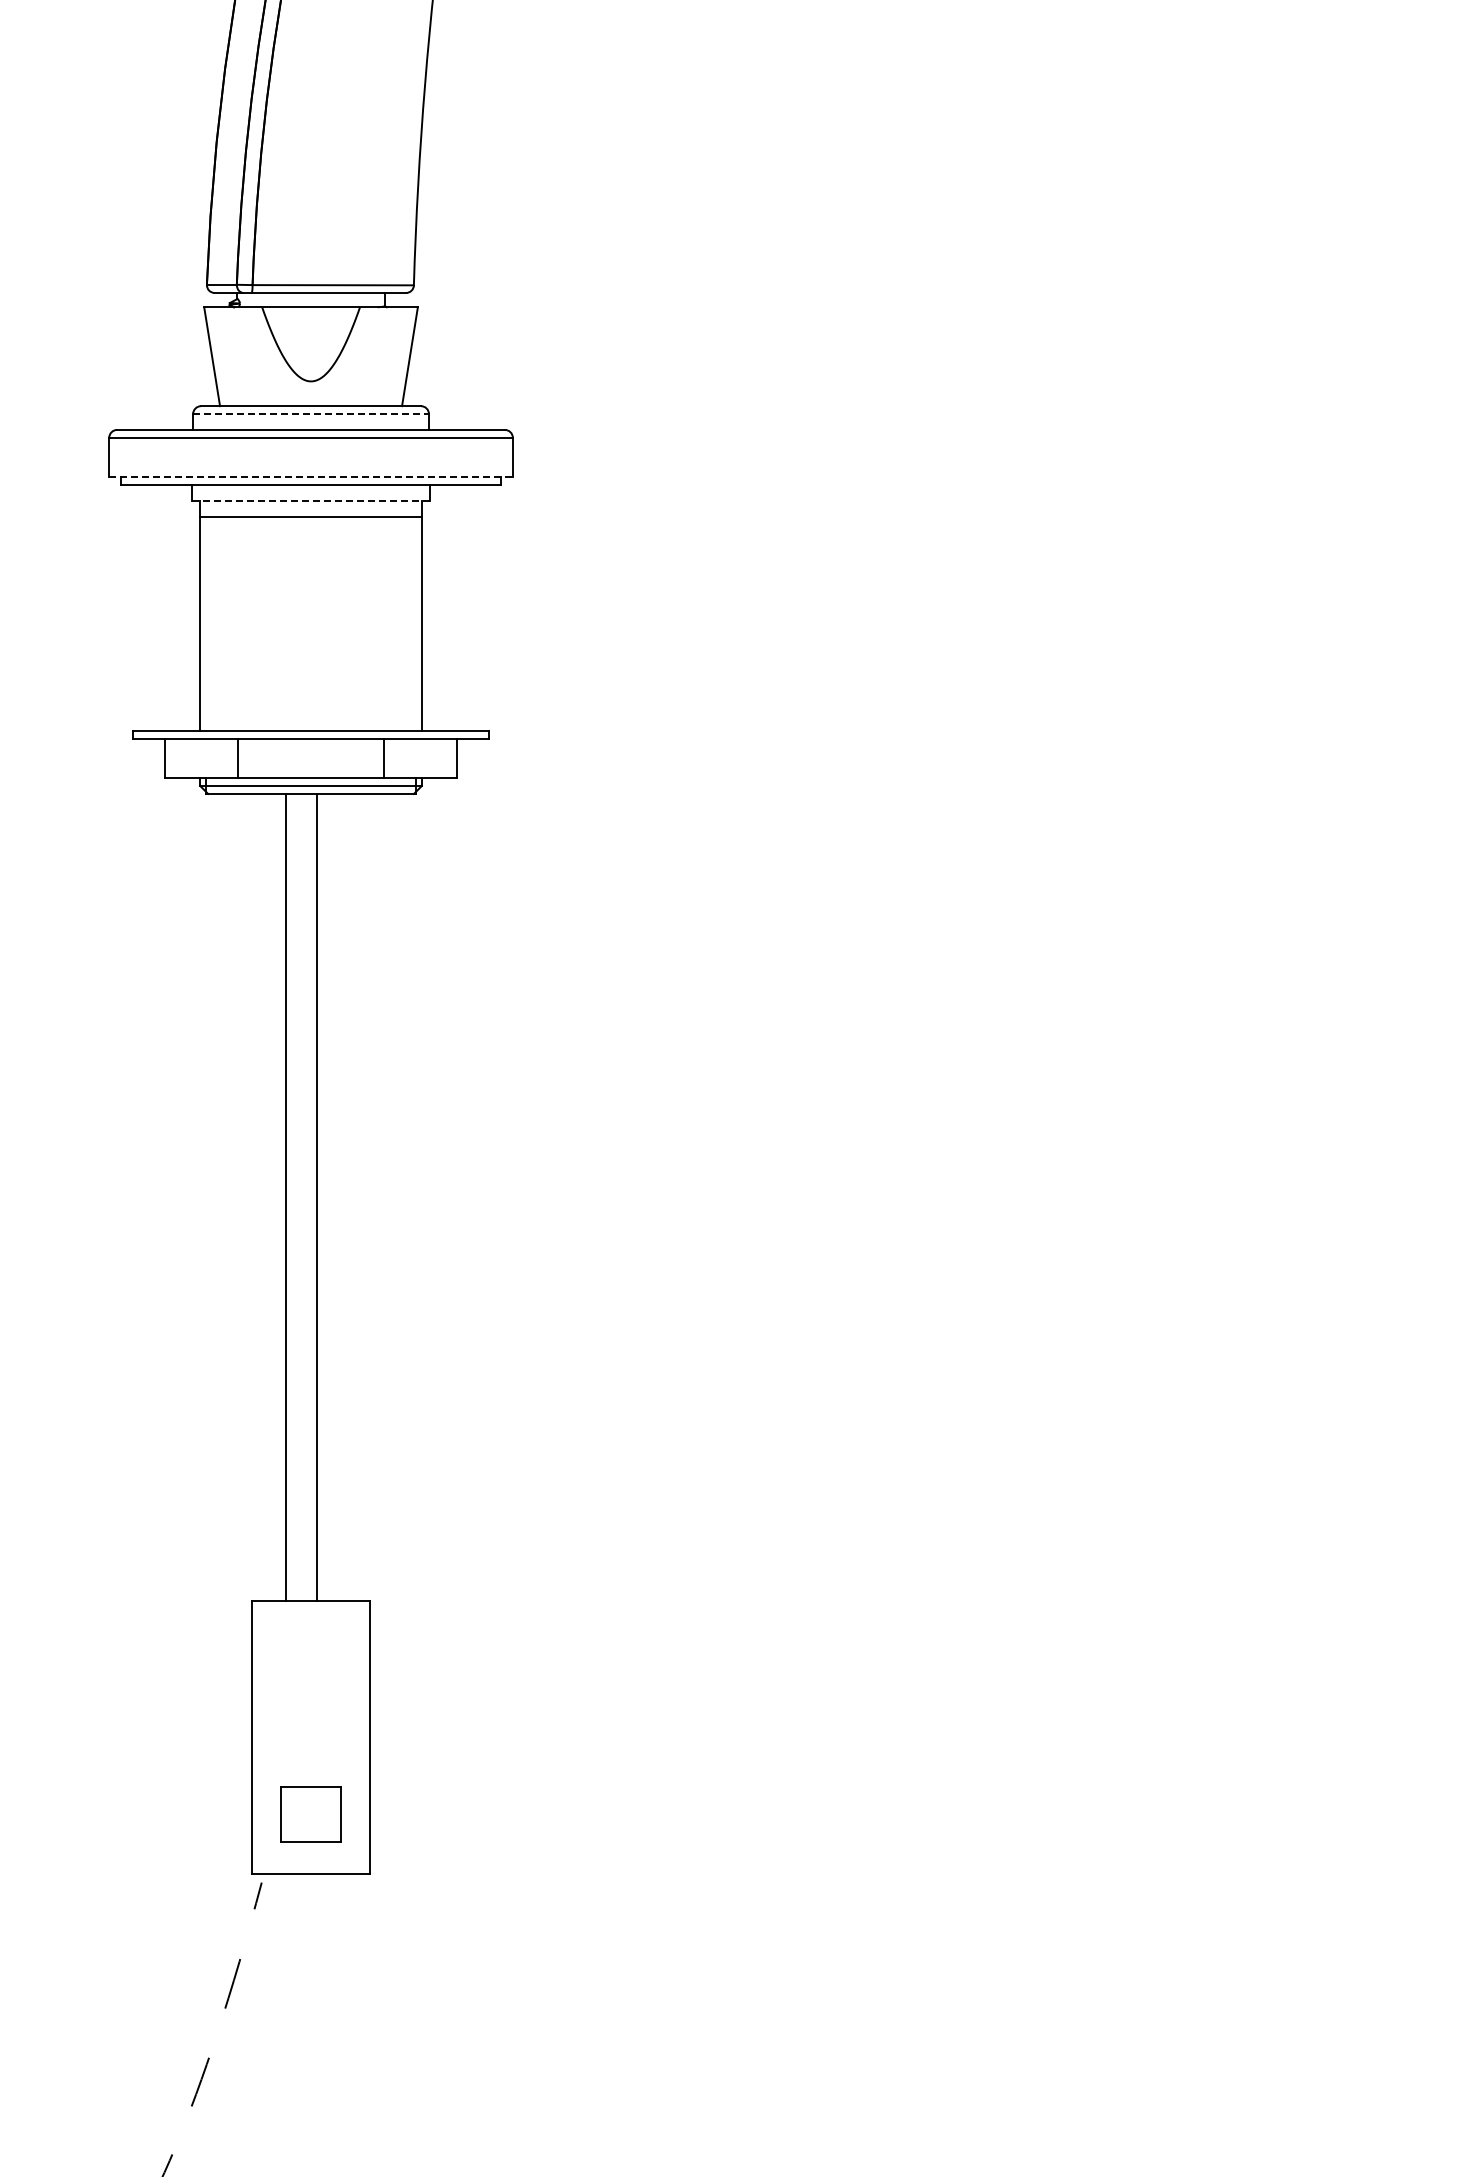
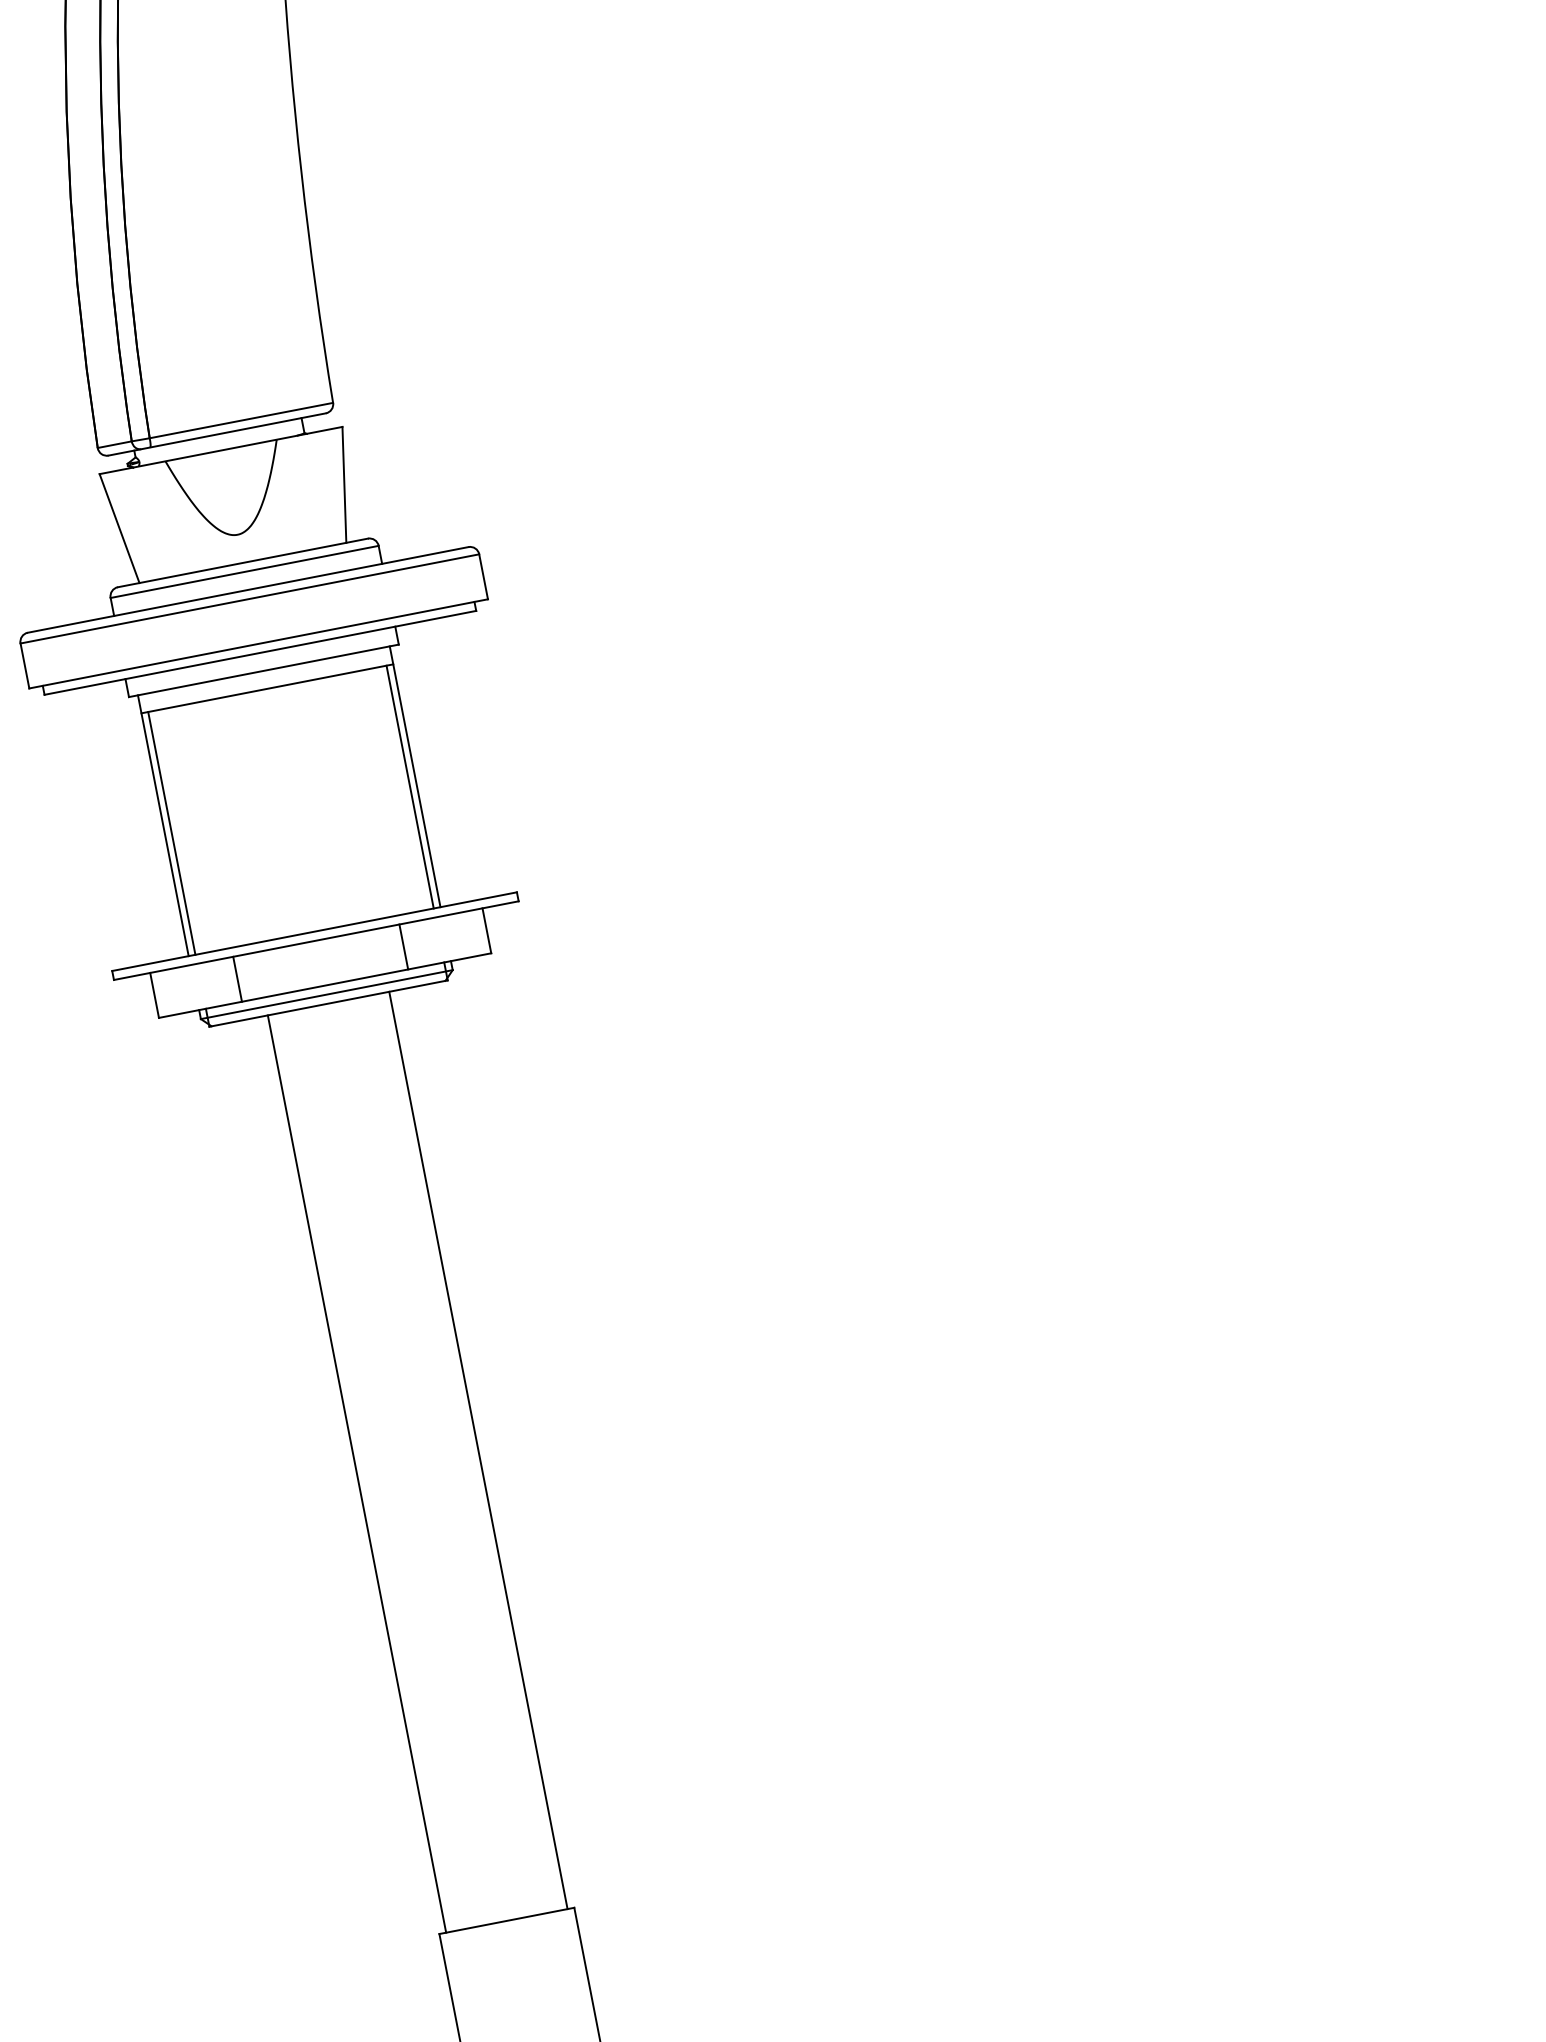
line: (311, 414) -> (245, 572), dashed -> solid
line: (311, 477) -> (259, 643), dashed -> solid
line: (311, 501) -> (264, 671), dashed -> solid
line: (206, 623) -> (172, 833), added
line: (415, 623) -> (409, 786), added
line: (286, 1197) -> (478, 1450), moved
line: (316, 1197) -> (356, 1474), moved

